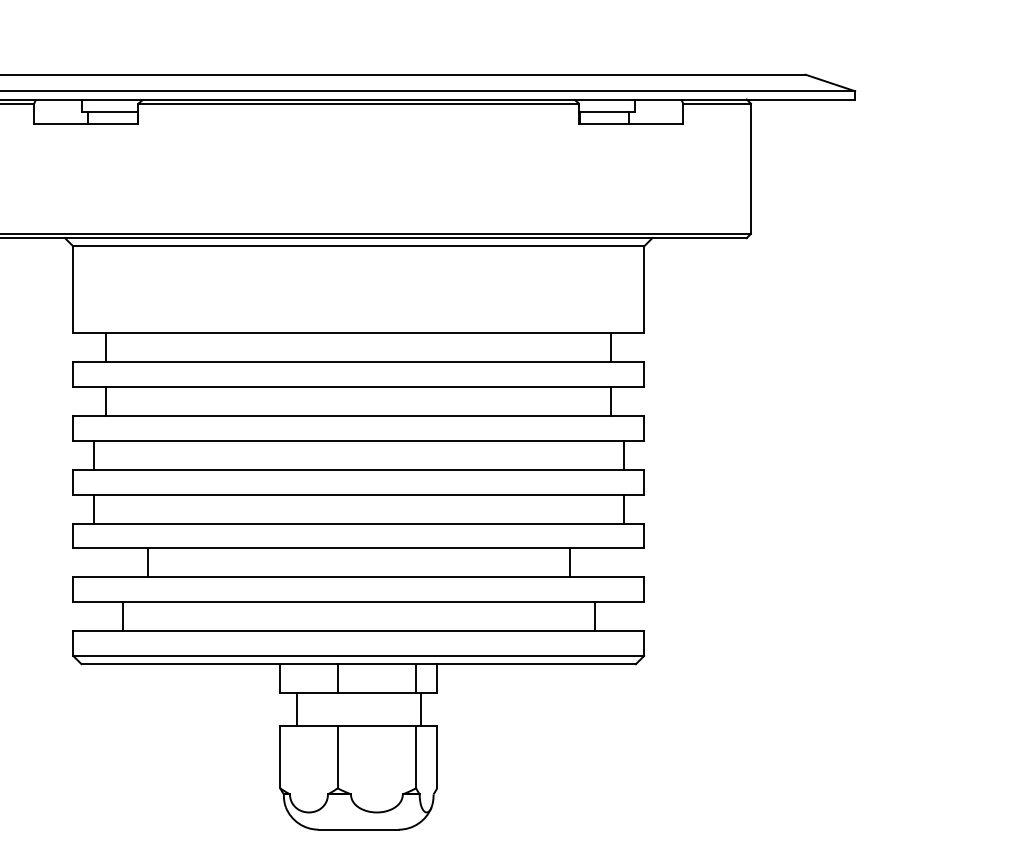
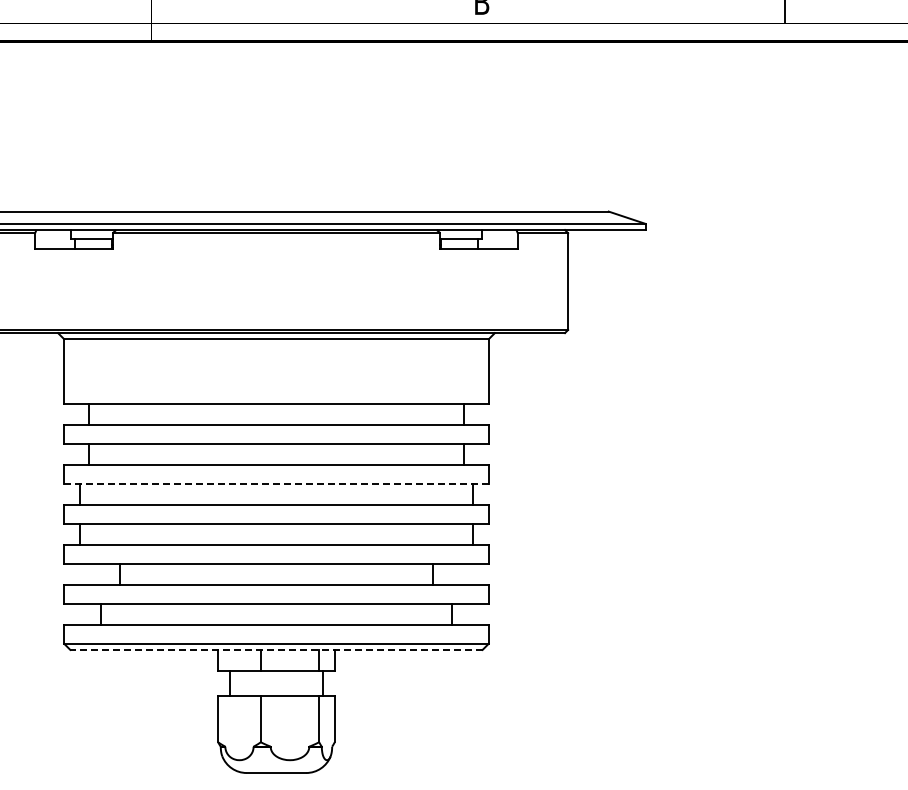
line: (357, 440) -> (275, 483), solid -> dashed
line: (357, 663) -> (275, 649), solid -> dashed

